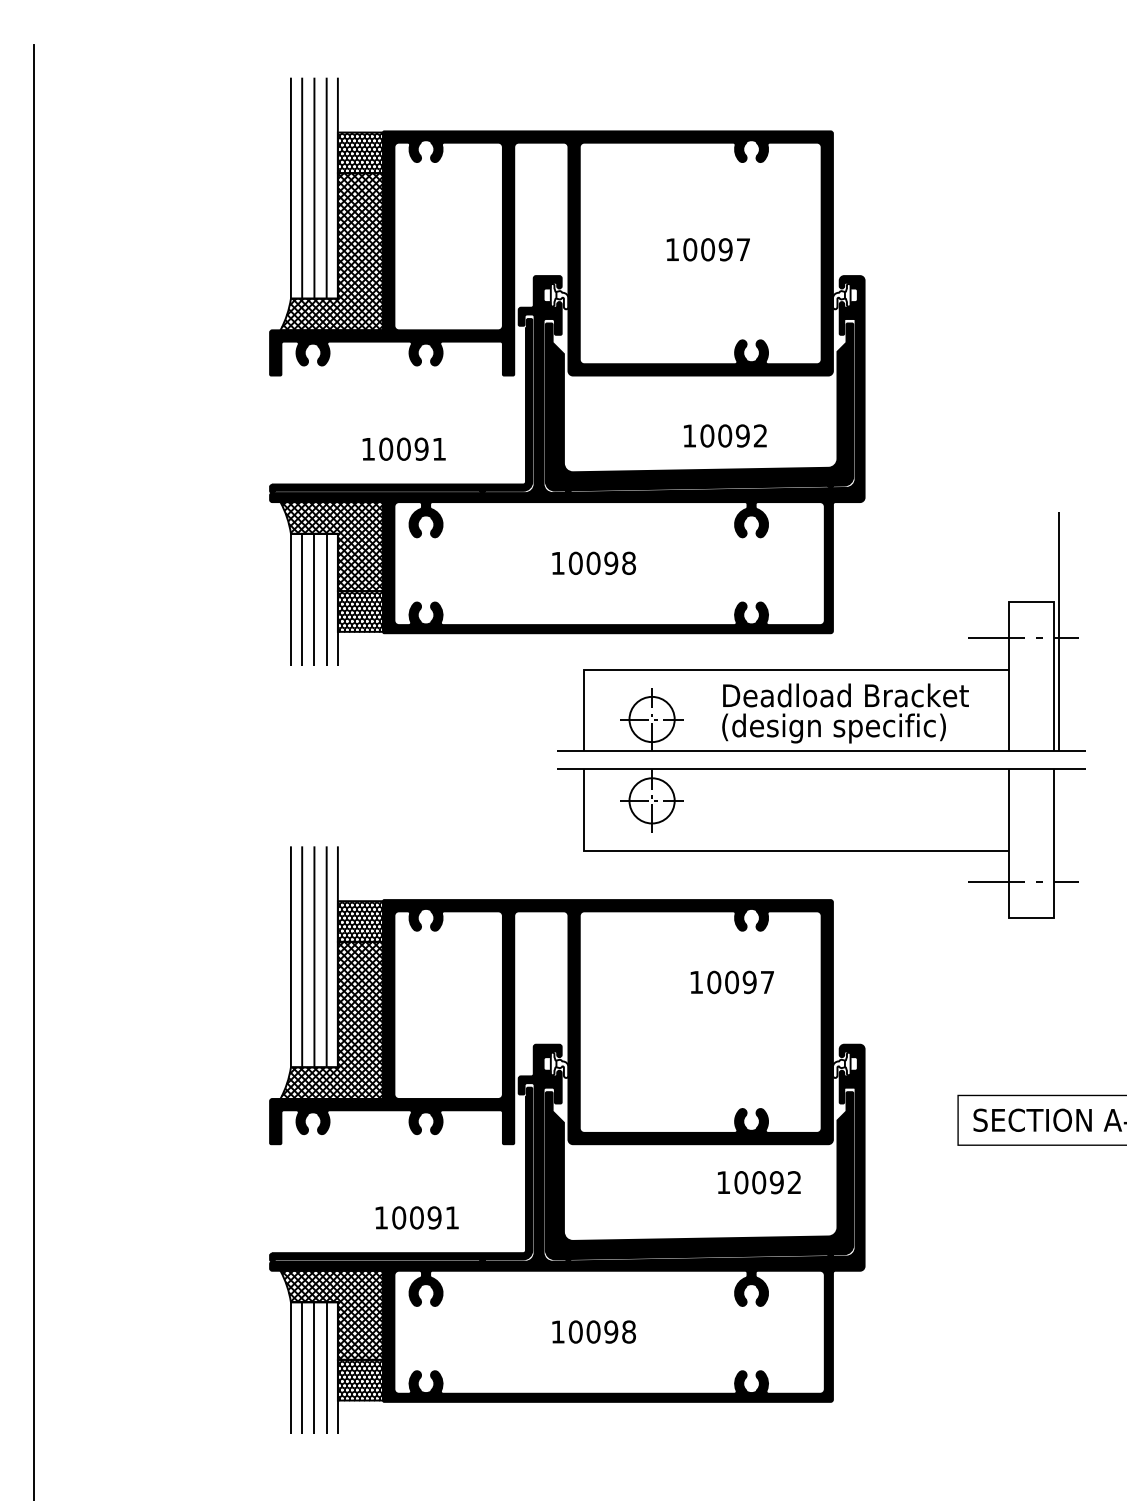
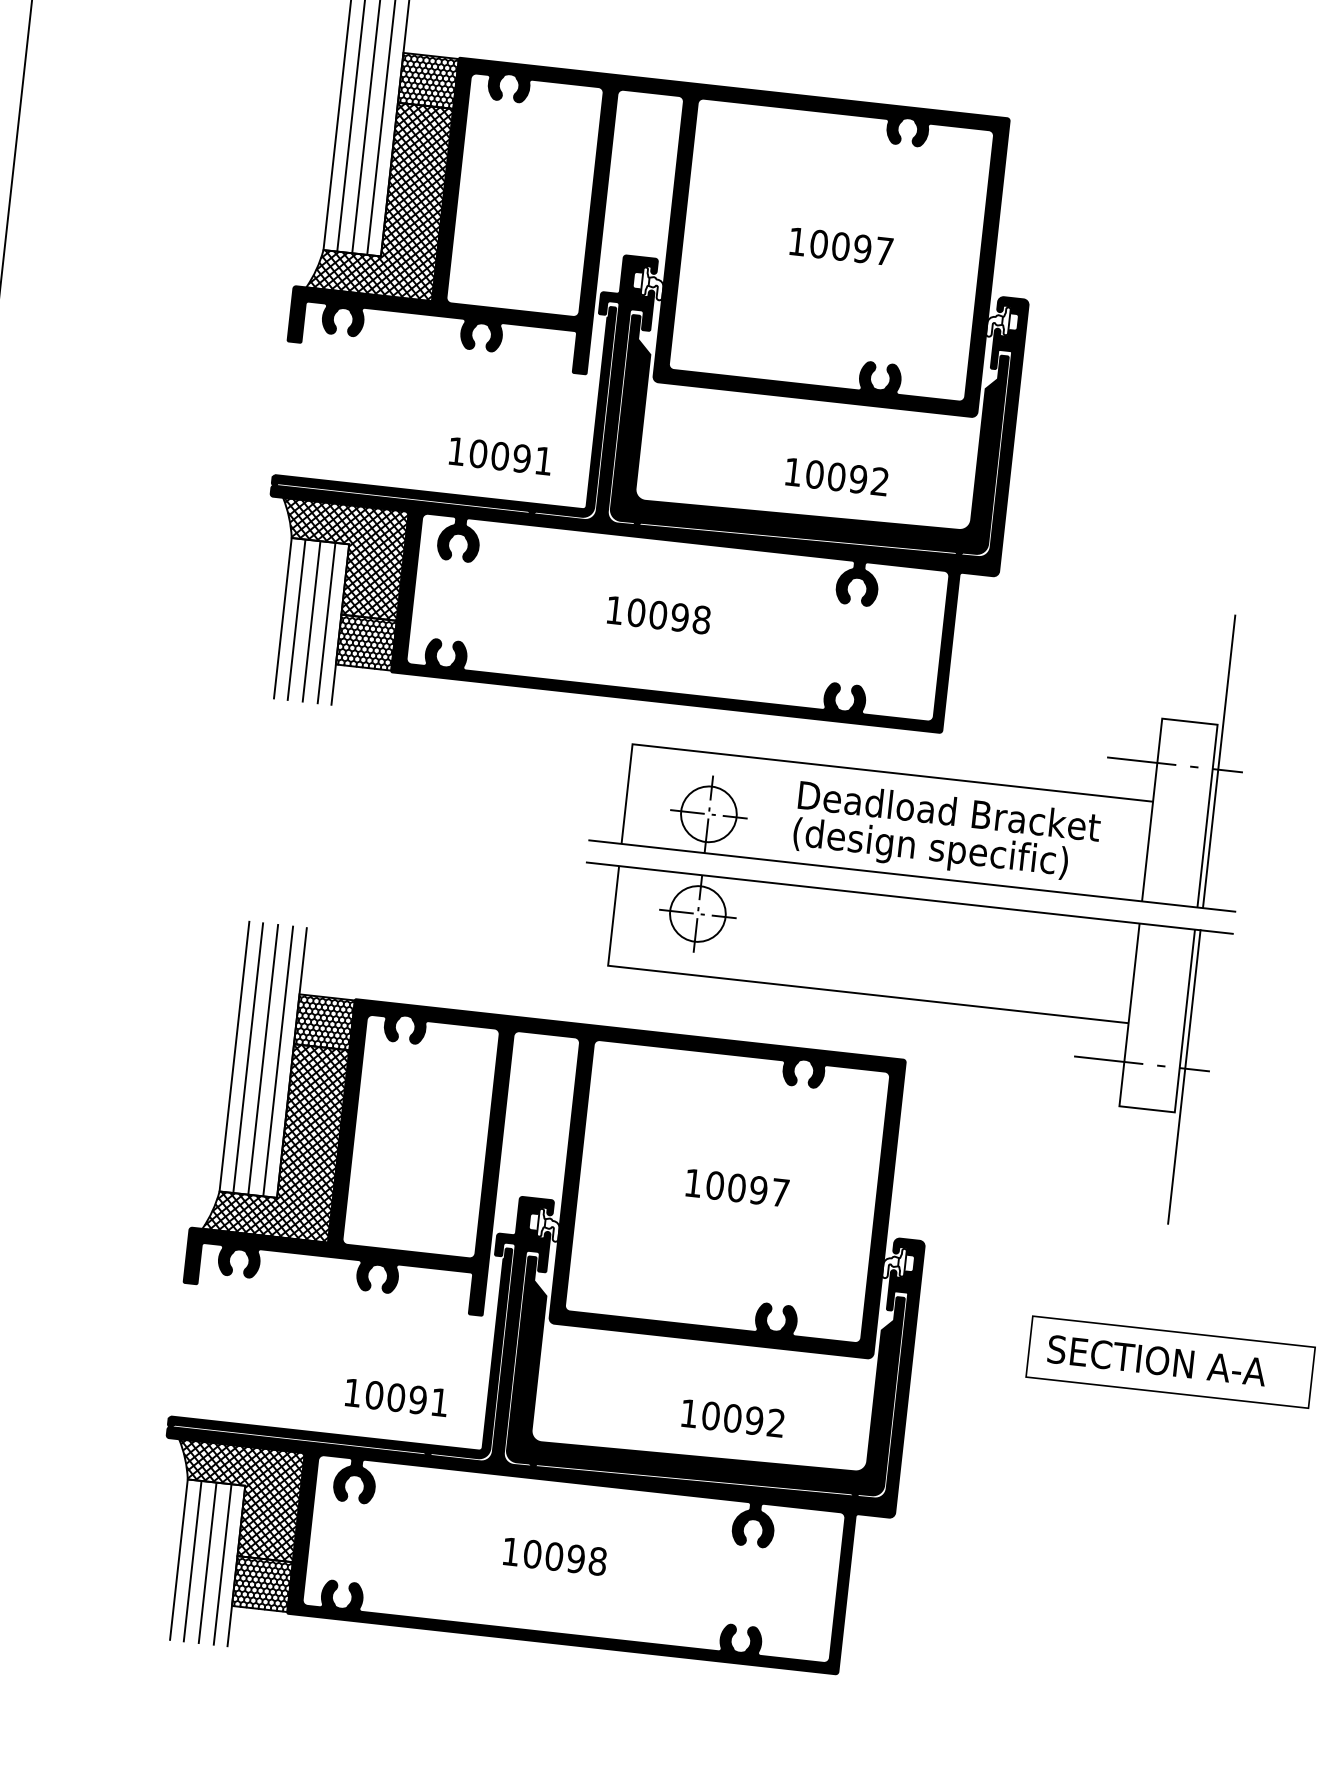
text: (403, 448) -> (499, 455), moved
line: (1058, 888) -> (1183, 1076), added
text: (731, 982) -> (736, 1188), moved
text: (759, 1182) -> (733, 1418), moved
text: (416, 1217) -> (395, 1397), moved

